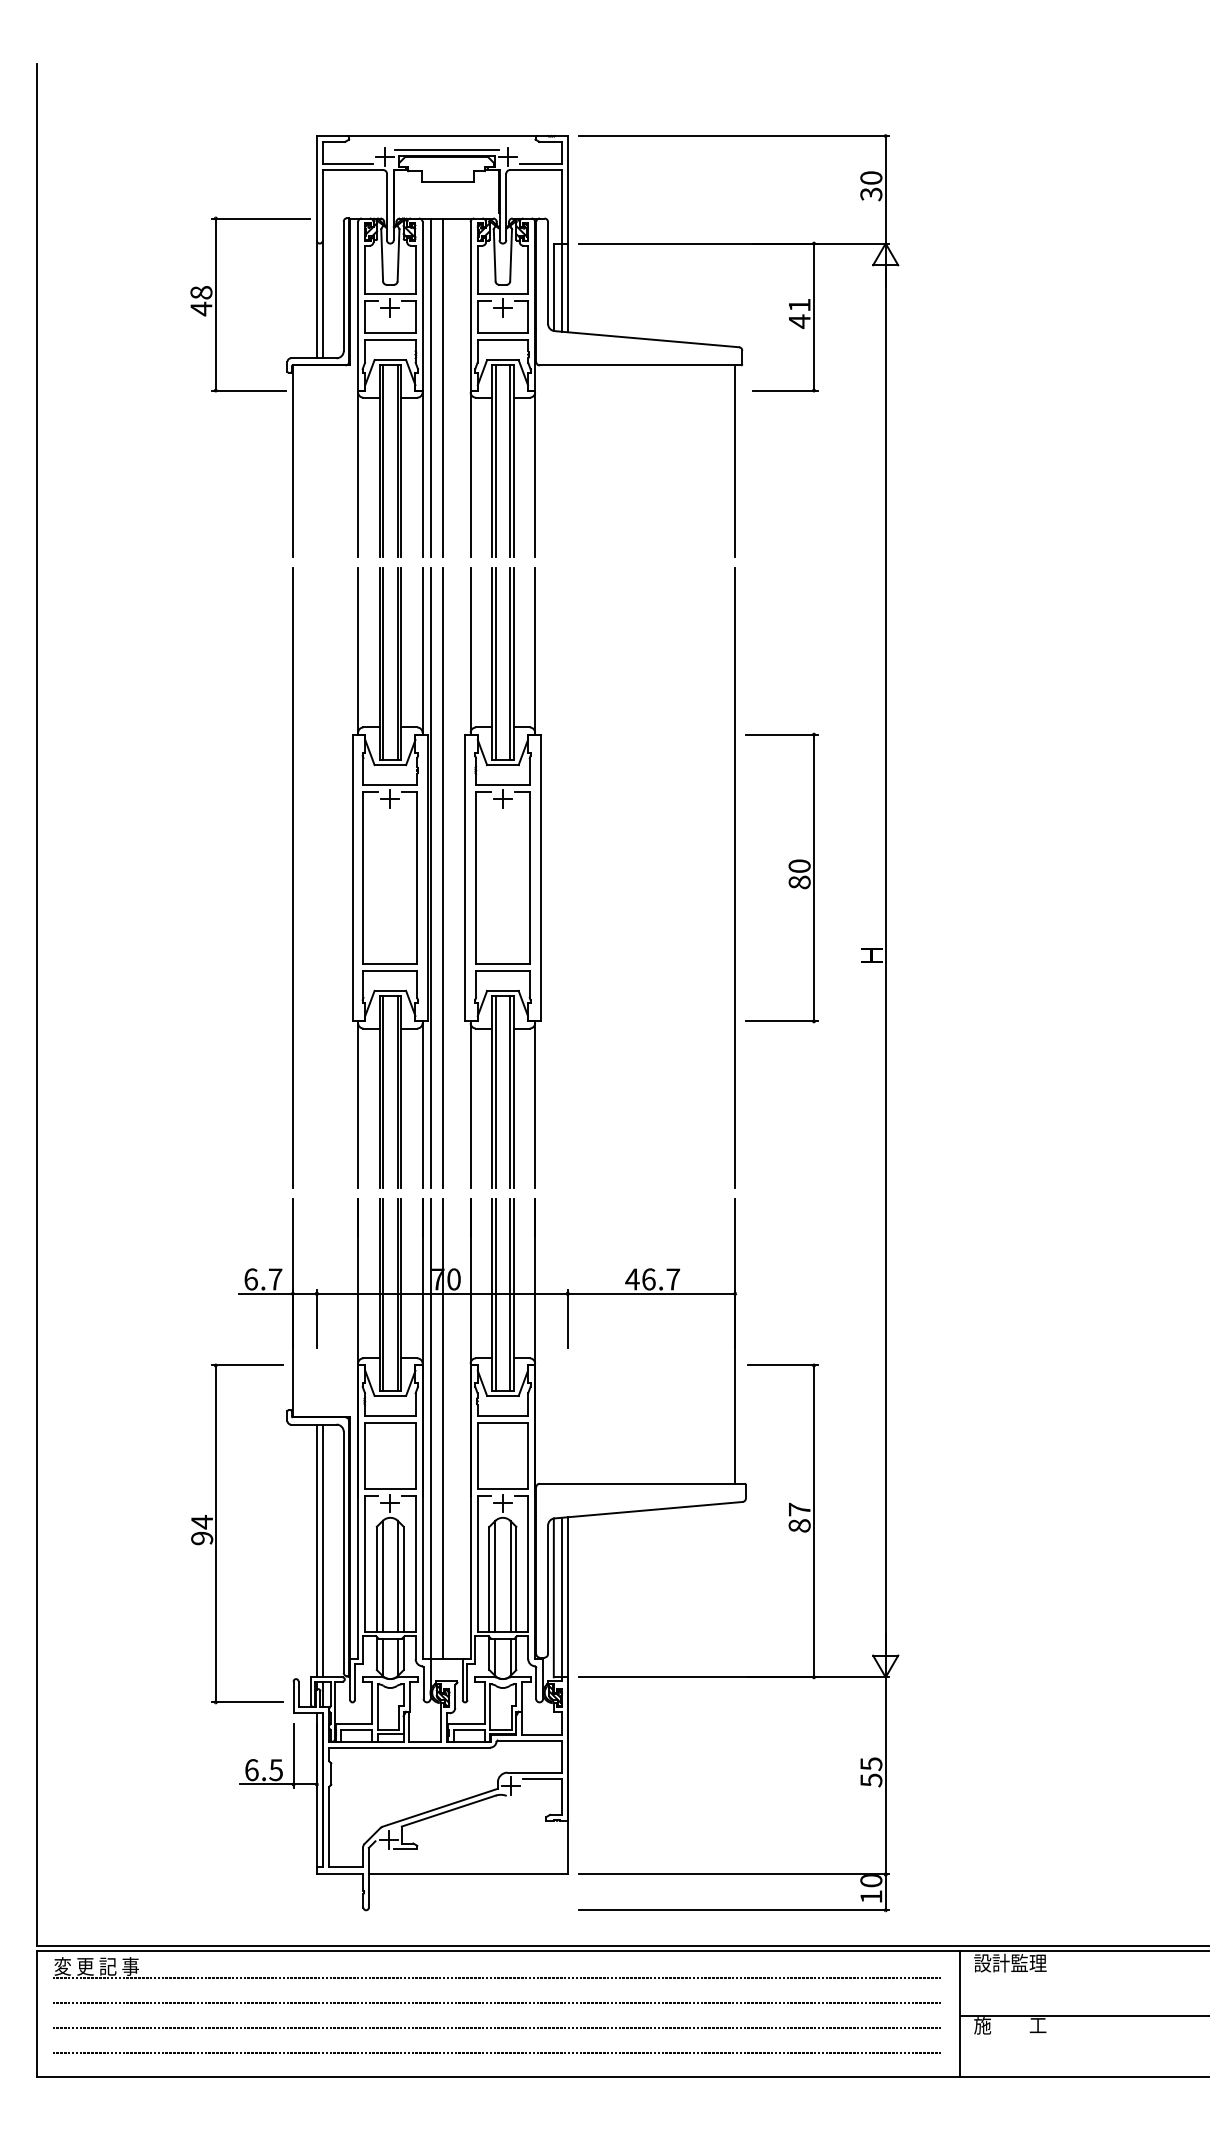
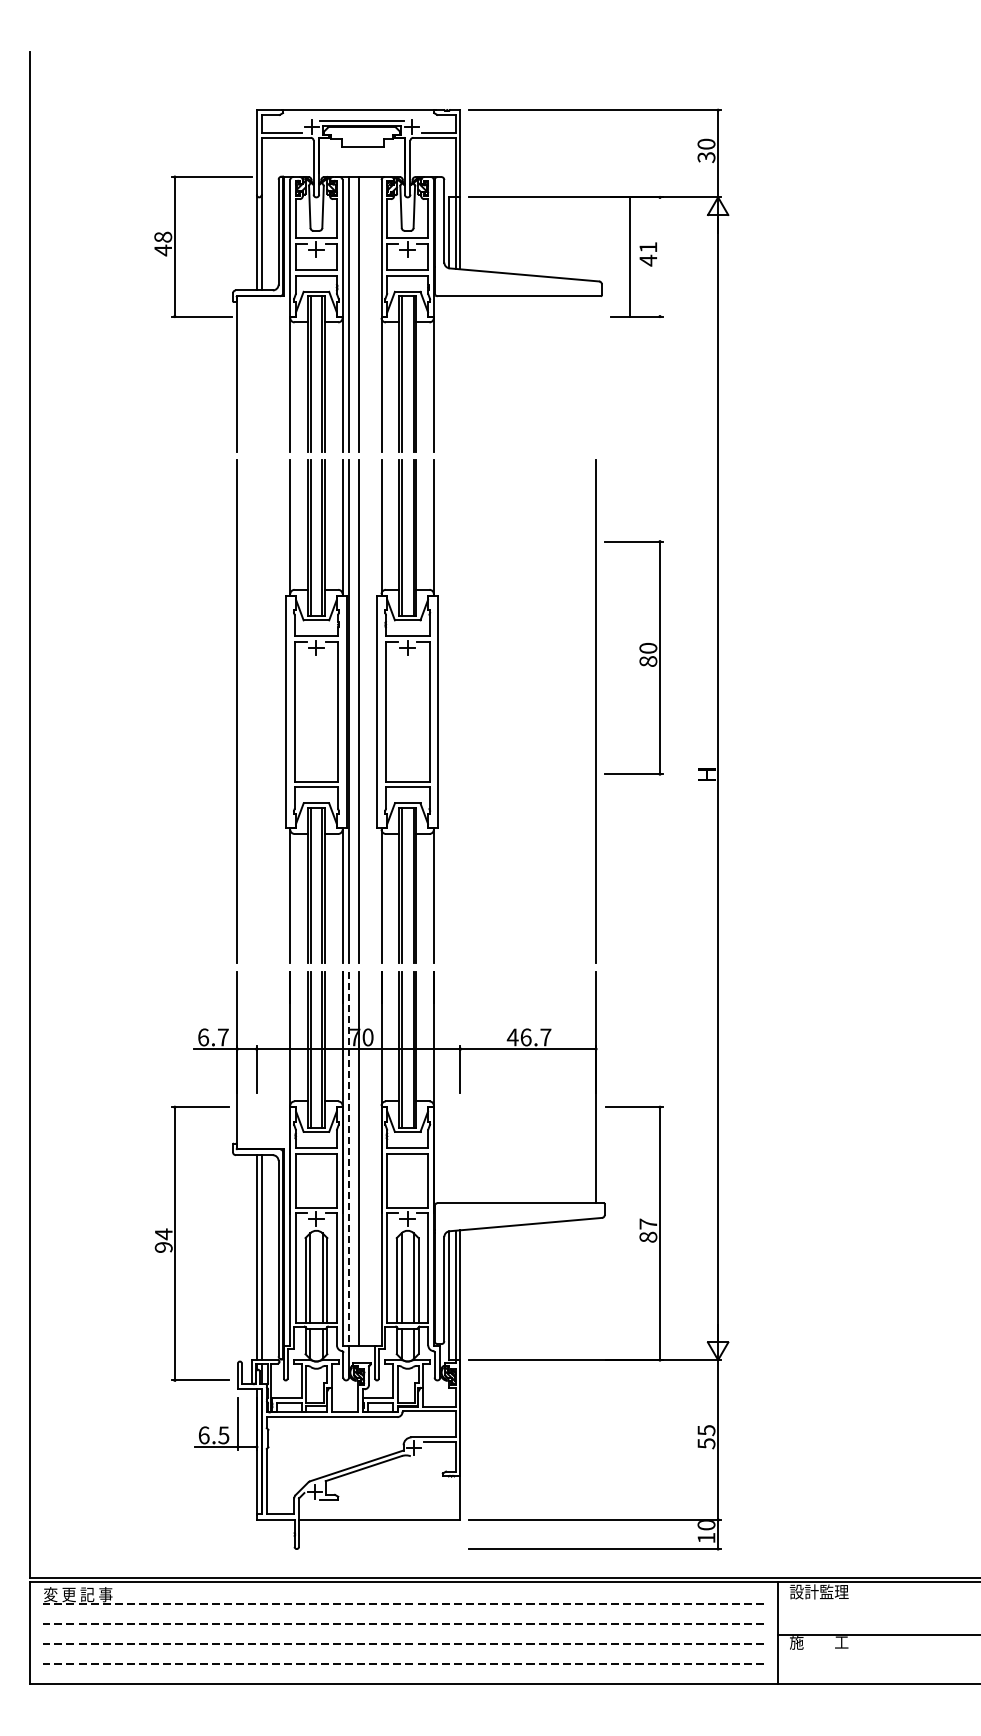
line: (814, 316) -> (630, 256), moved
line: (735, 460) -> (596, 373), removed
part: (788, 879) -> (639, 659), moved
line: (429, 1428) -> (348, 1158), solid -> dashed

